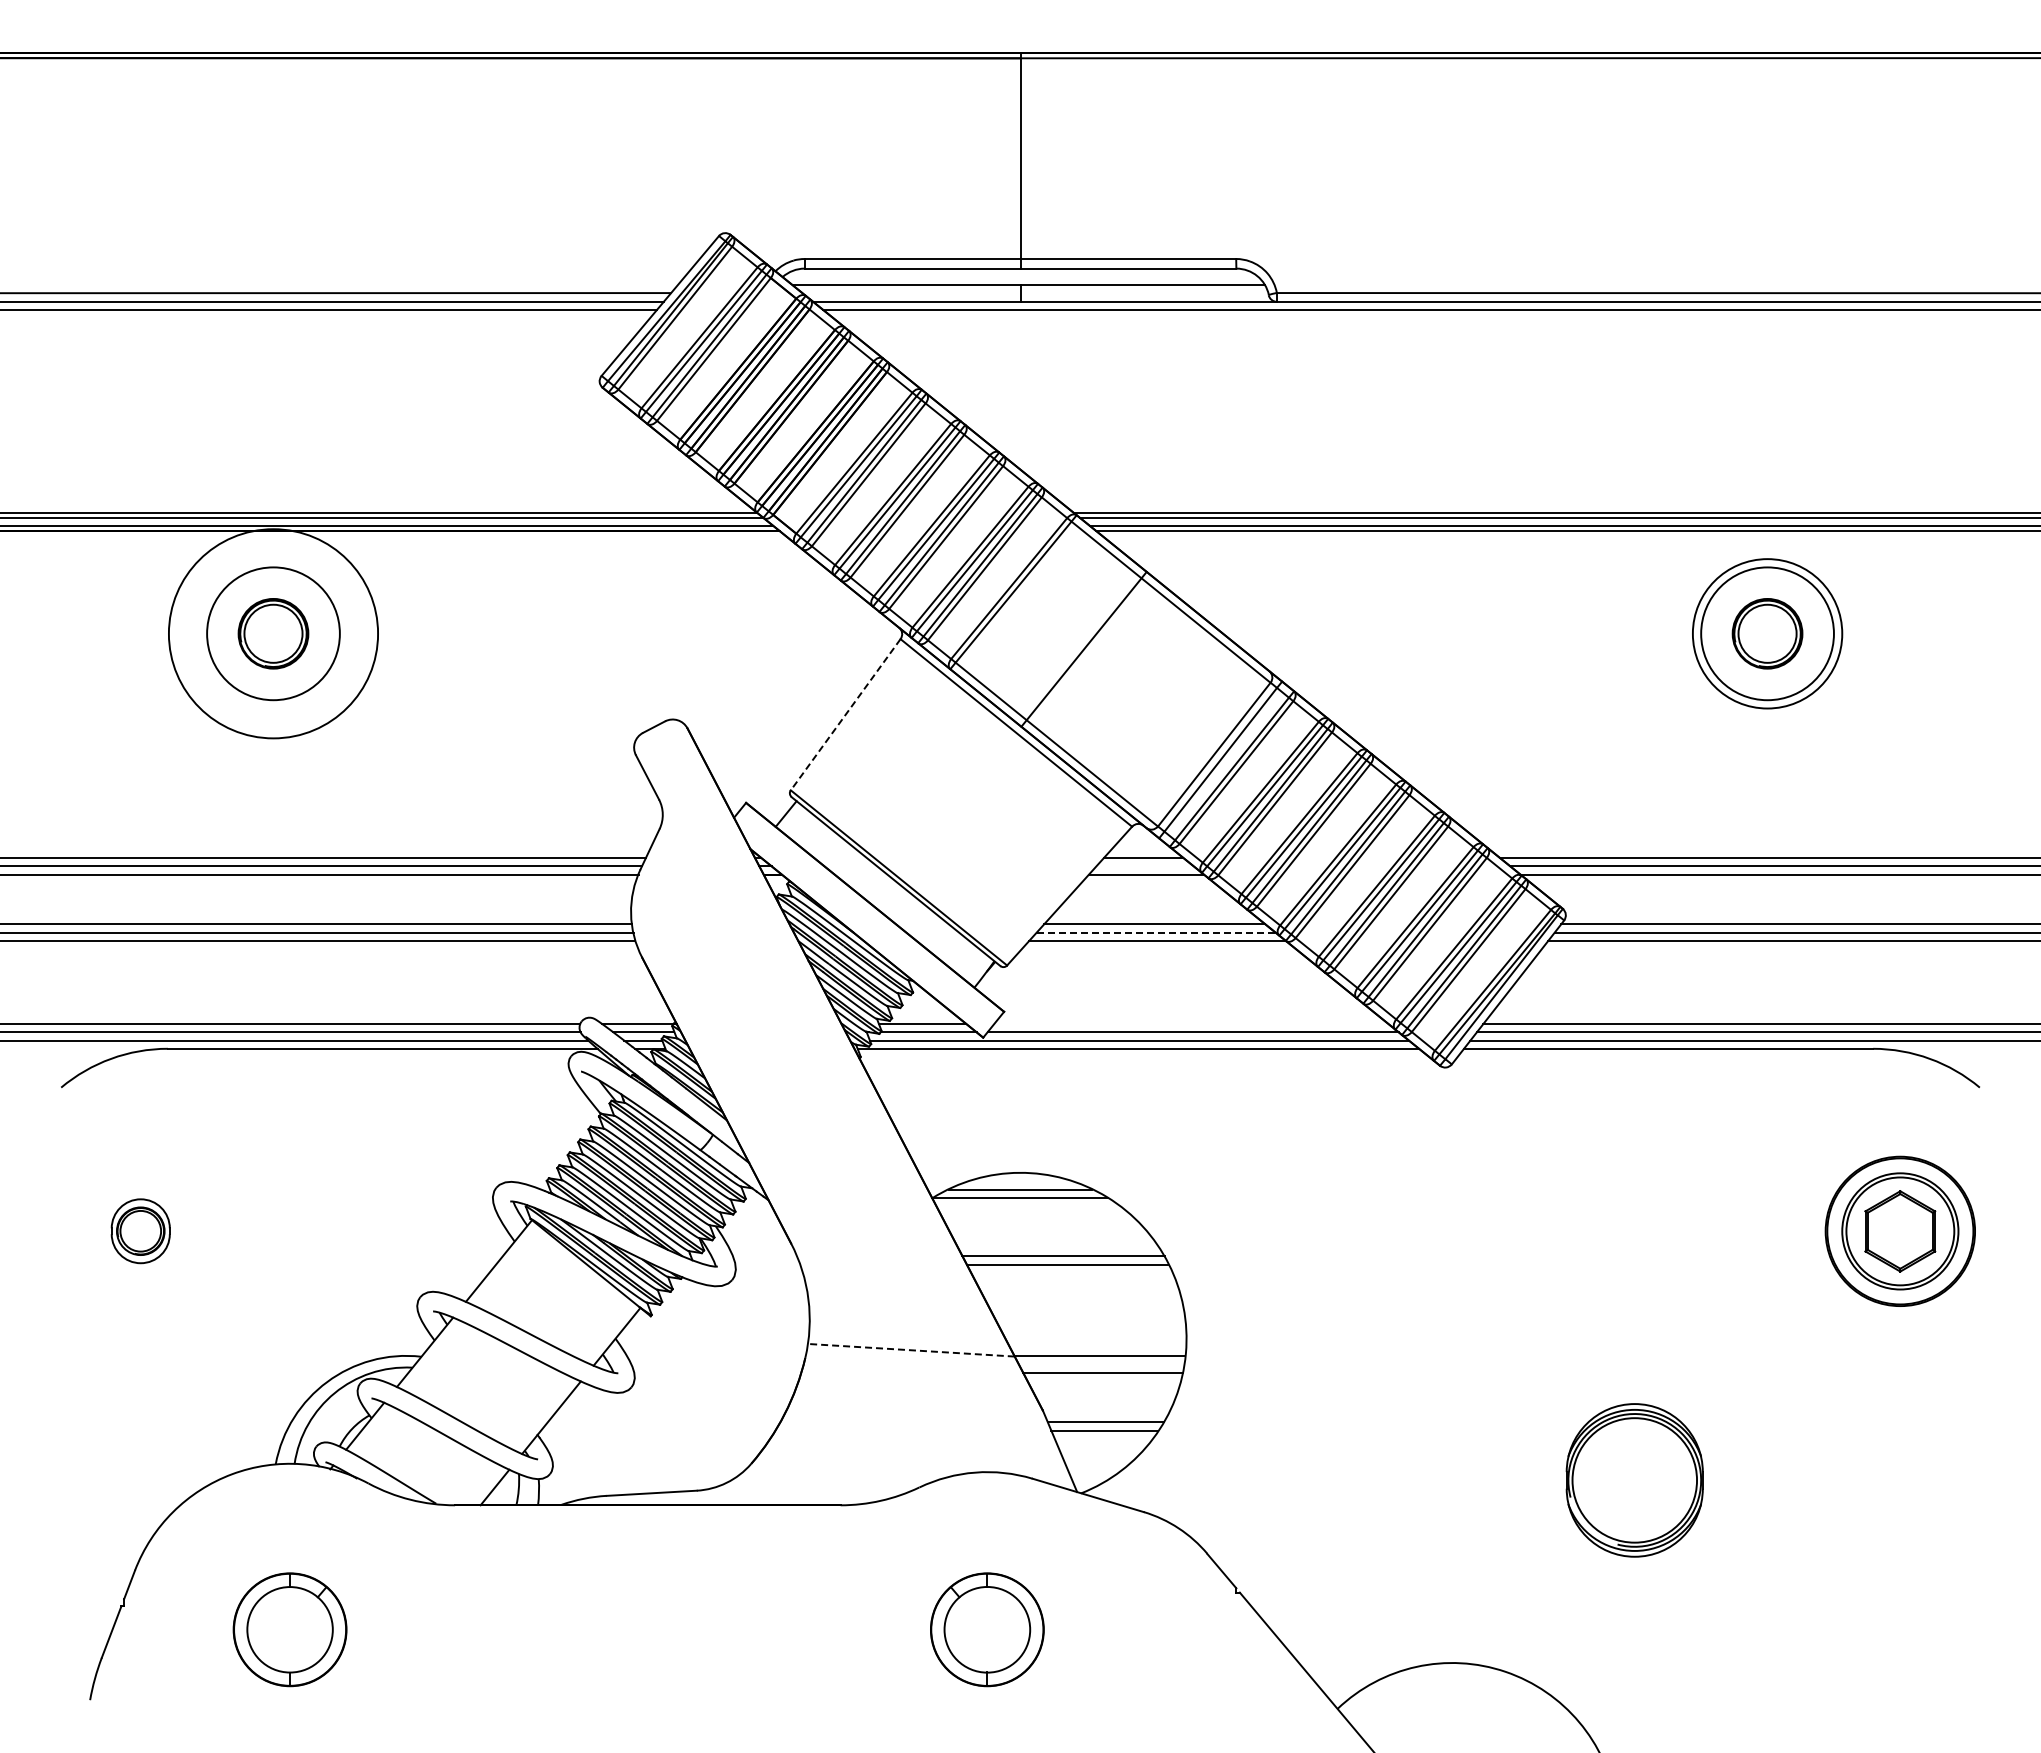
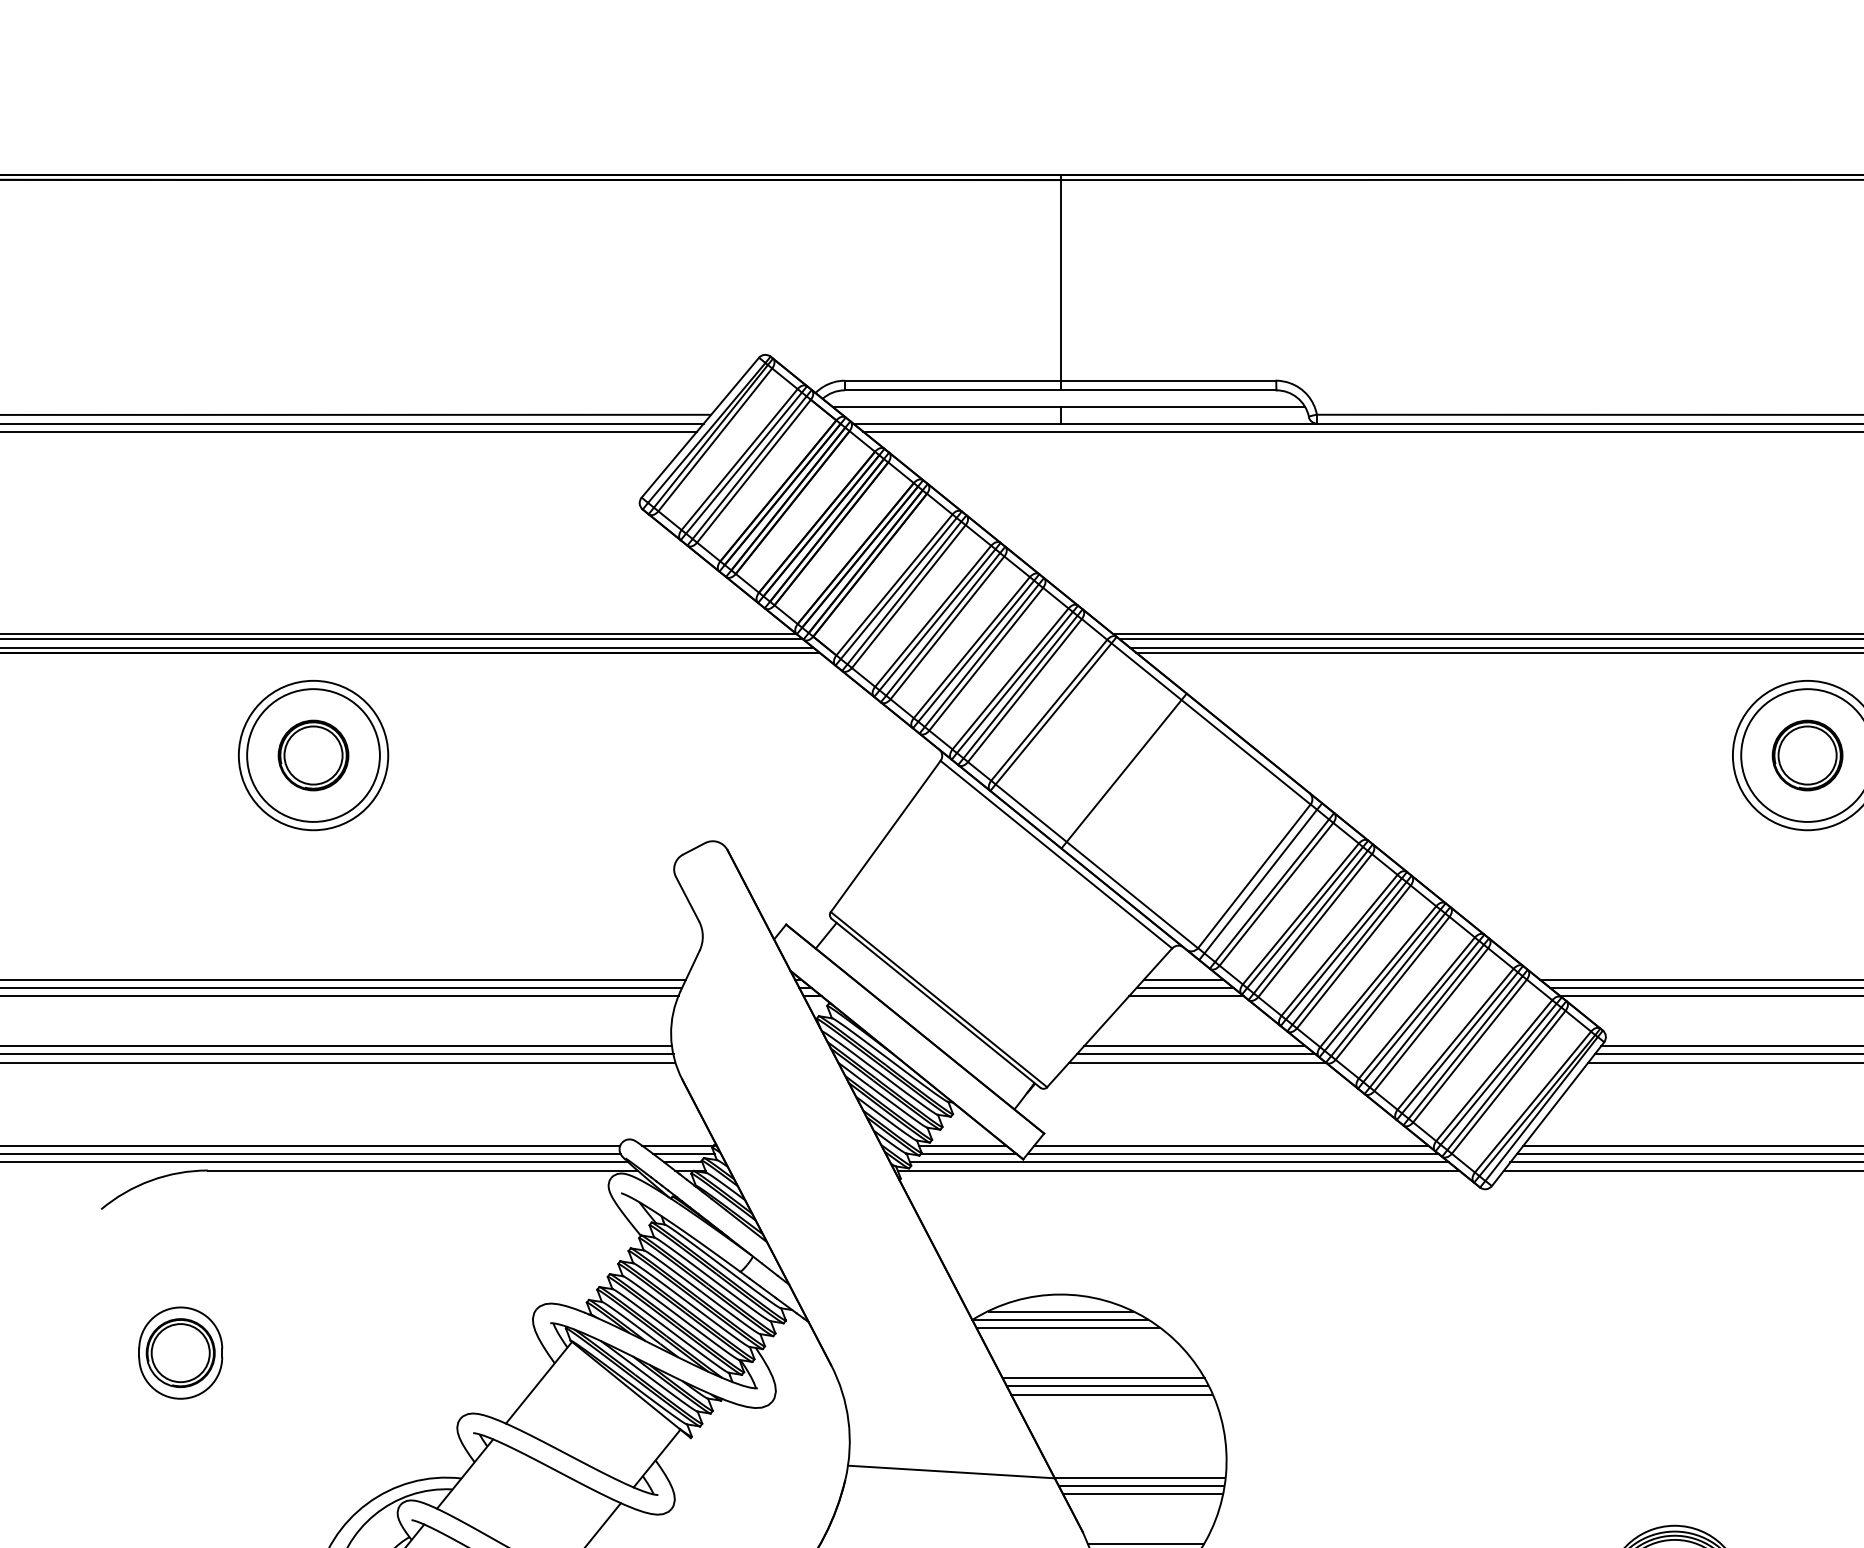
circle: (273, 633) -> (313, 755), size x0.71
line: (845, 715) -> (885, 837), dashed -> solid
line: (1144, 866) -> (1184, 988), added
line: (1156, 932) -> (1196, 1054), dashed -> solid
line: (1191, 1023) -> (1231, 1145), added
line: (1027, 1206) -> (1067, 1328), added
part: (140, 1230) -> (180, 1352), size x1.43
line: (1071, 1272) -> (1111, 1394), added
line: (911, 1350) -> (951, 1472), dashed -> solid
line: (1101, 1364) -> (1141, 1486), added

